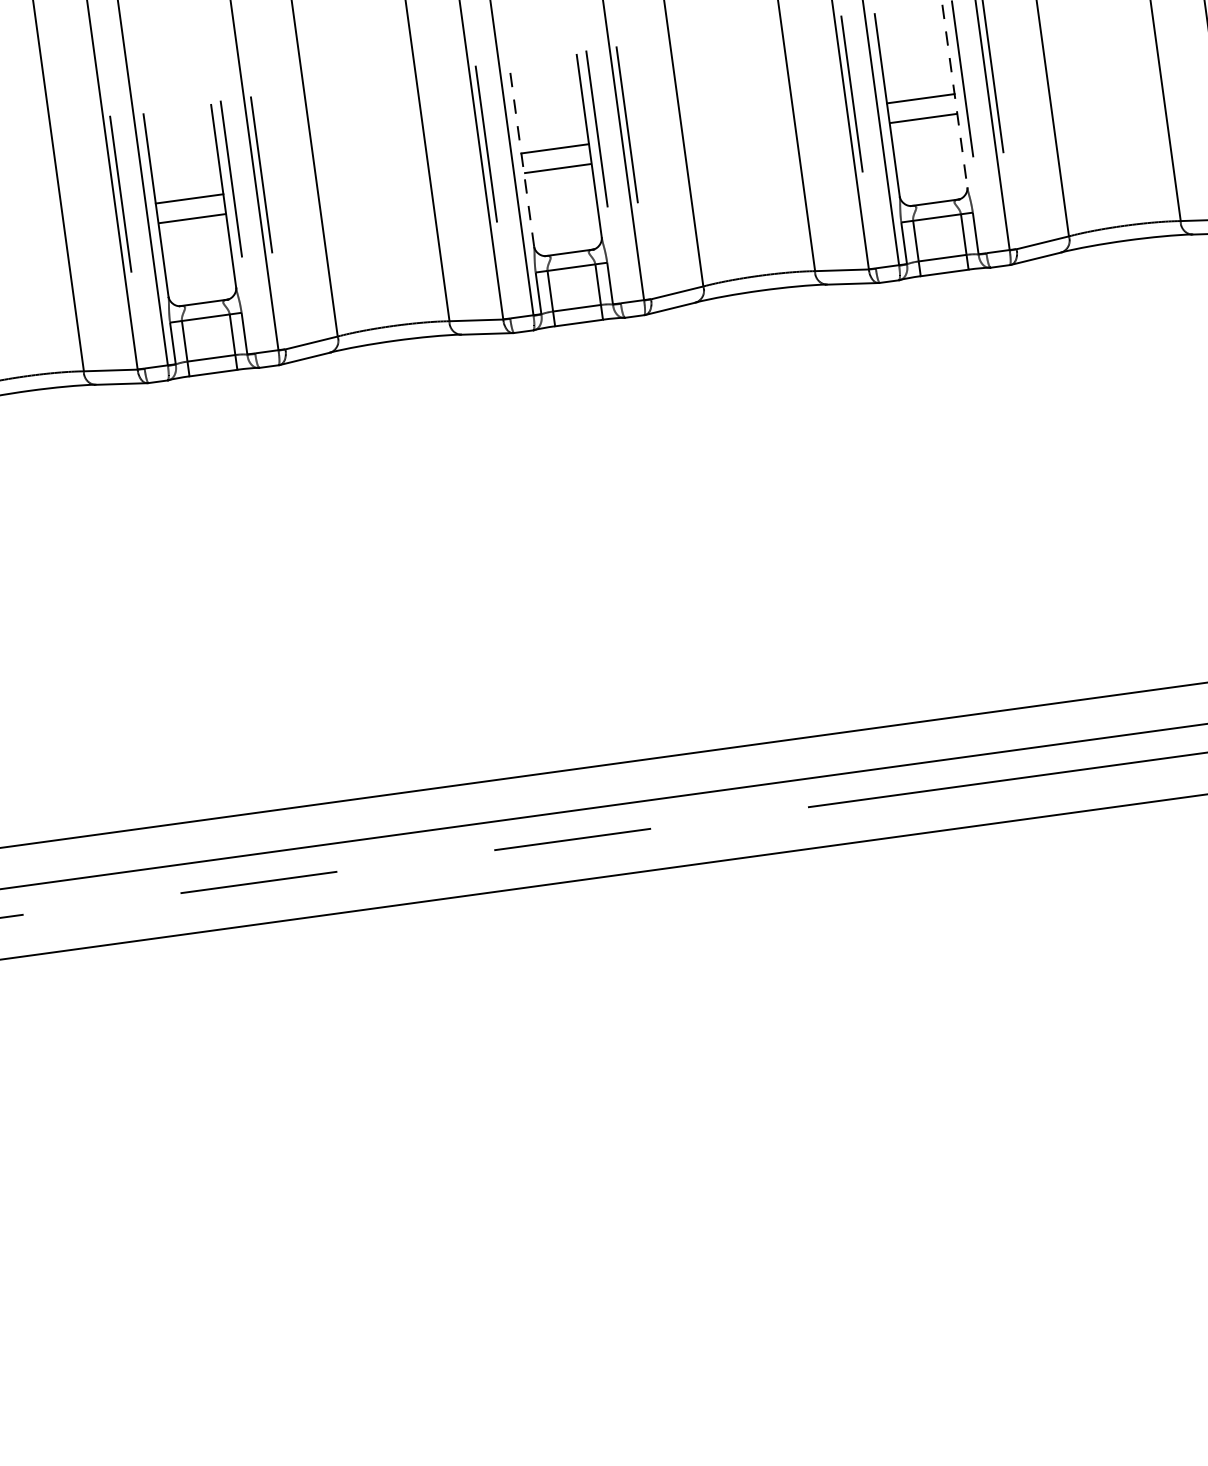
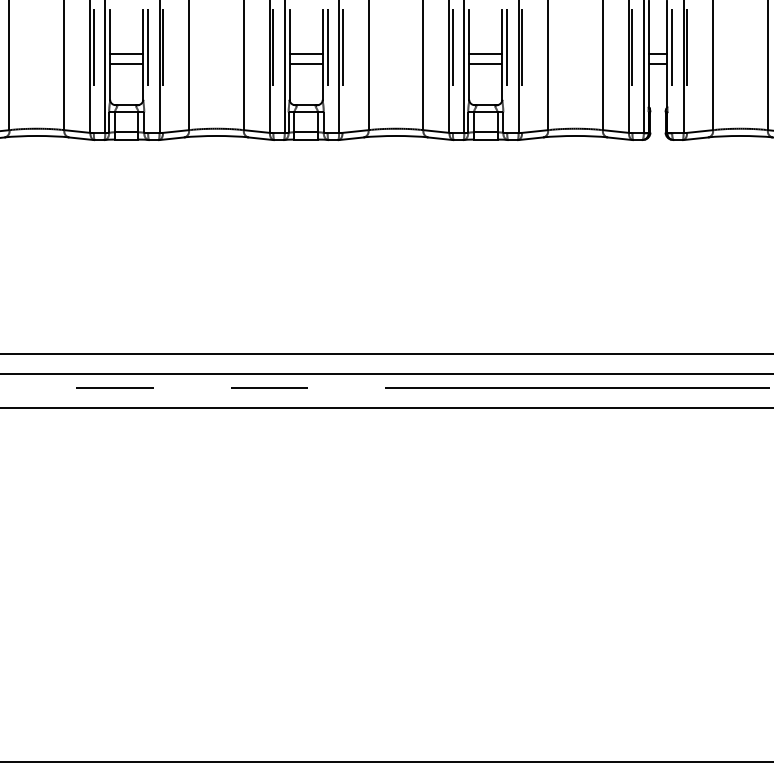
line: (955, 97) -> (502, 55), dashed -> solid
line: (521, 156) -> (289, 55), dashed -> solid

